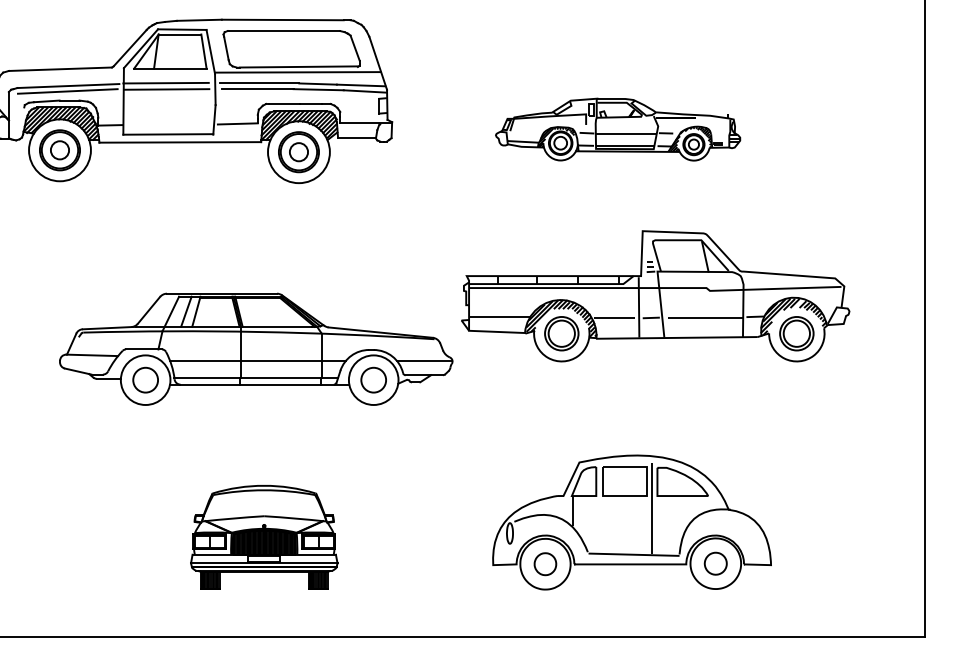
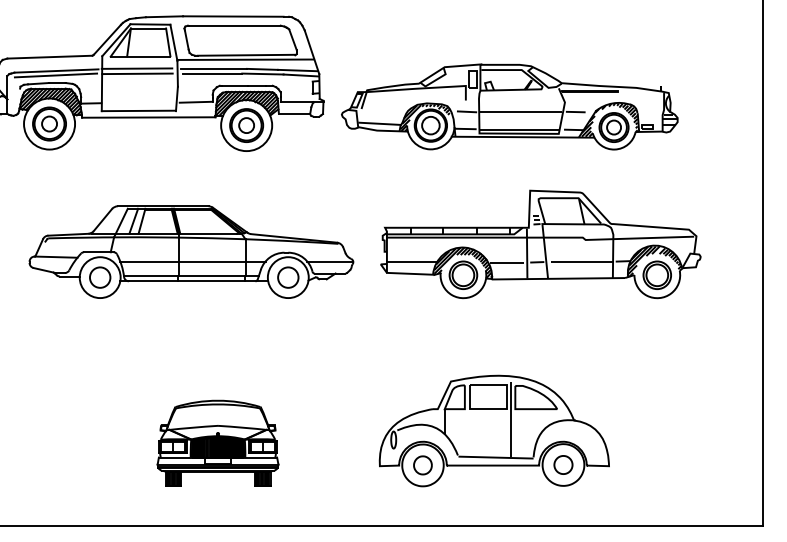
part: (617, 129) -> (509, 106), size x1.67
part: (256, 348) -> (191, 251), moved
part: (630, 521) -> (493, 430), moved

